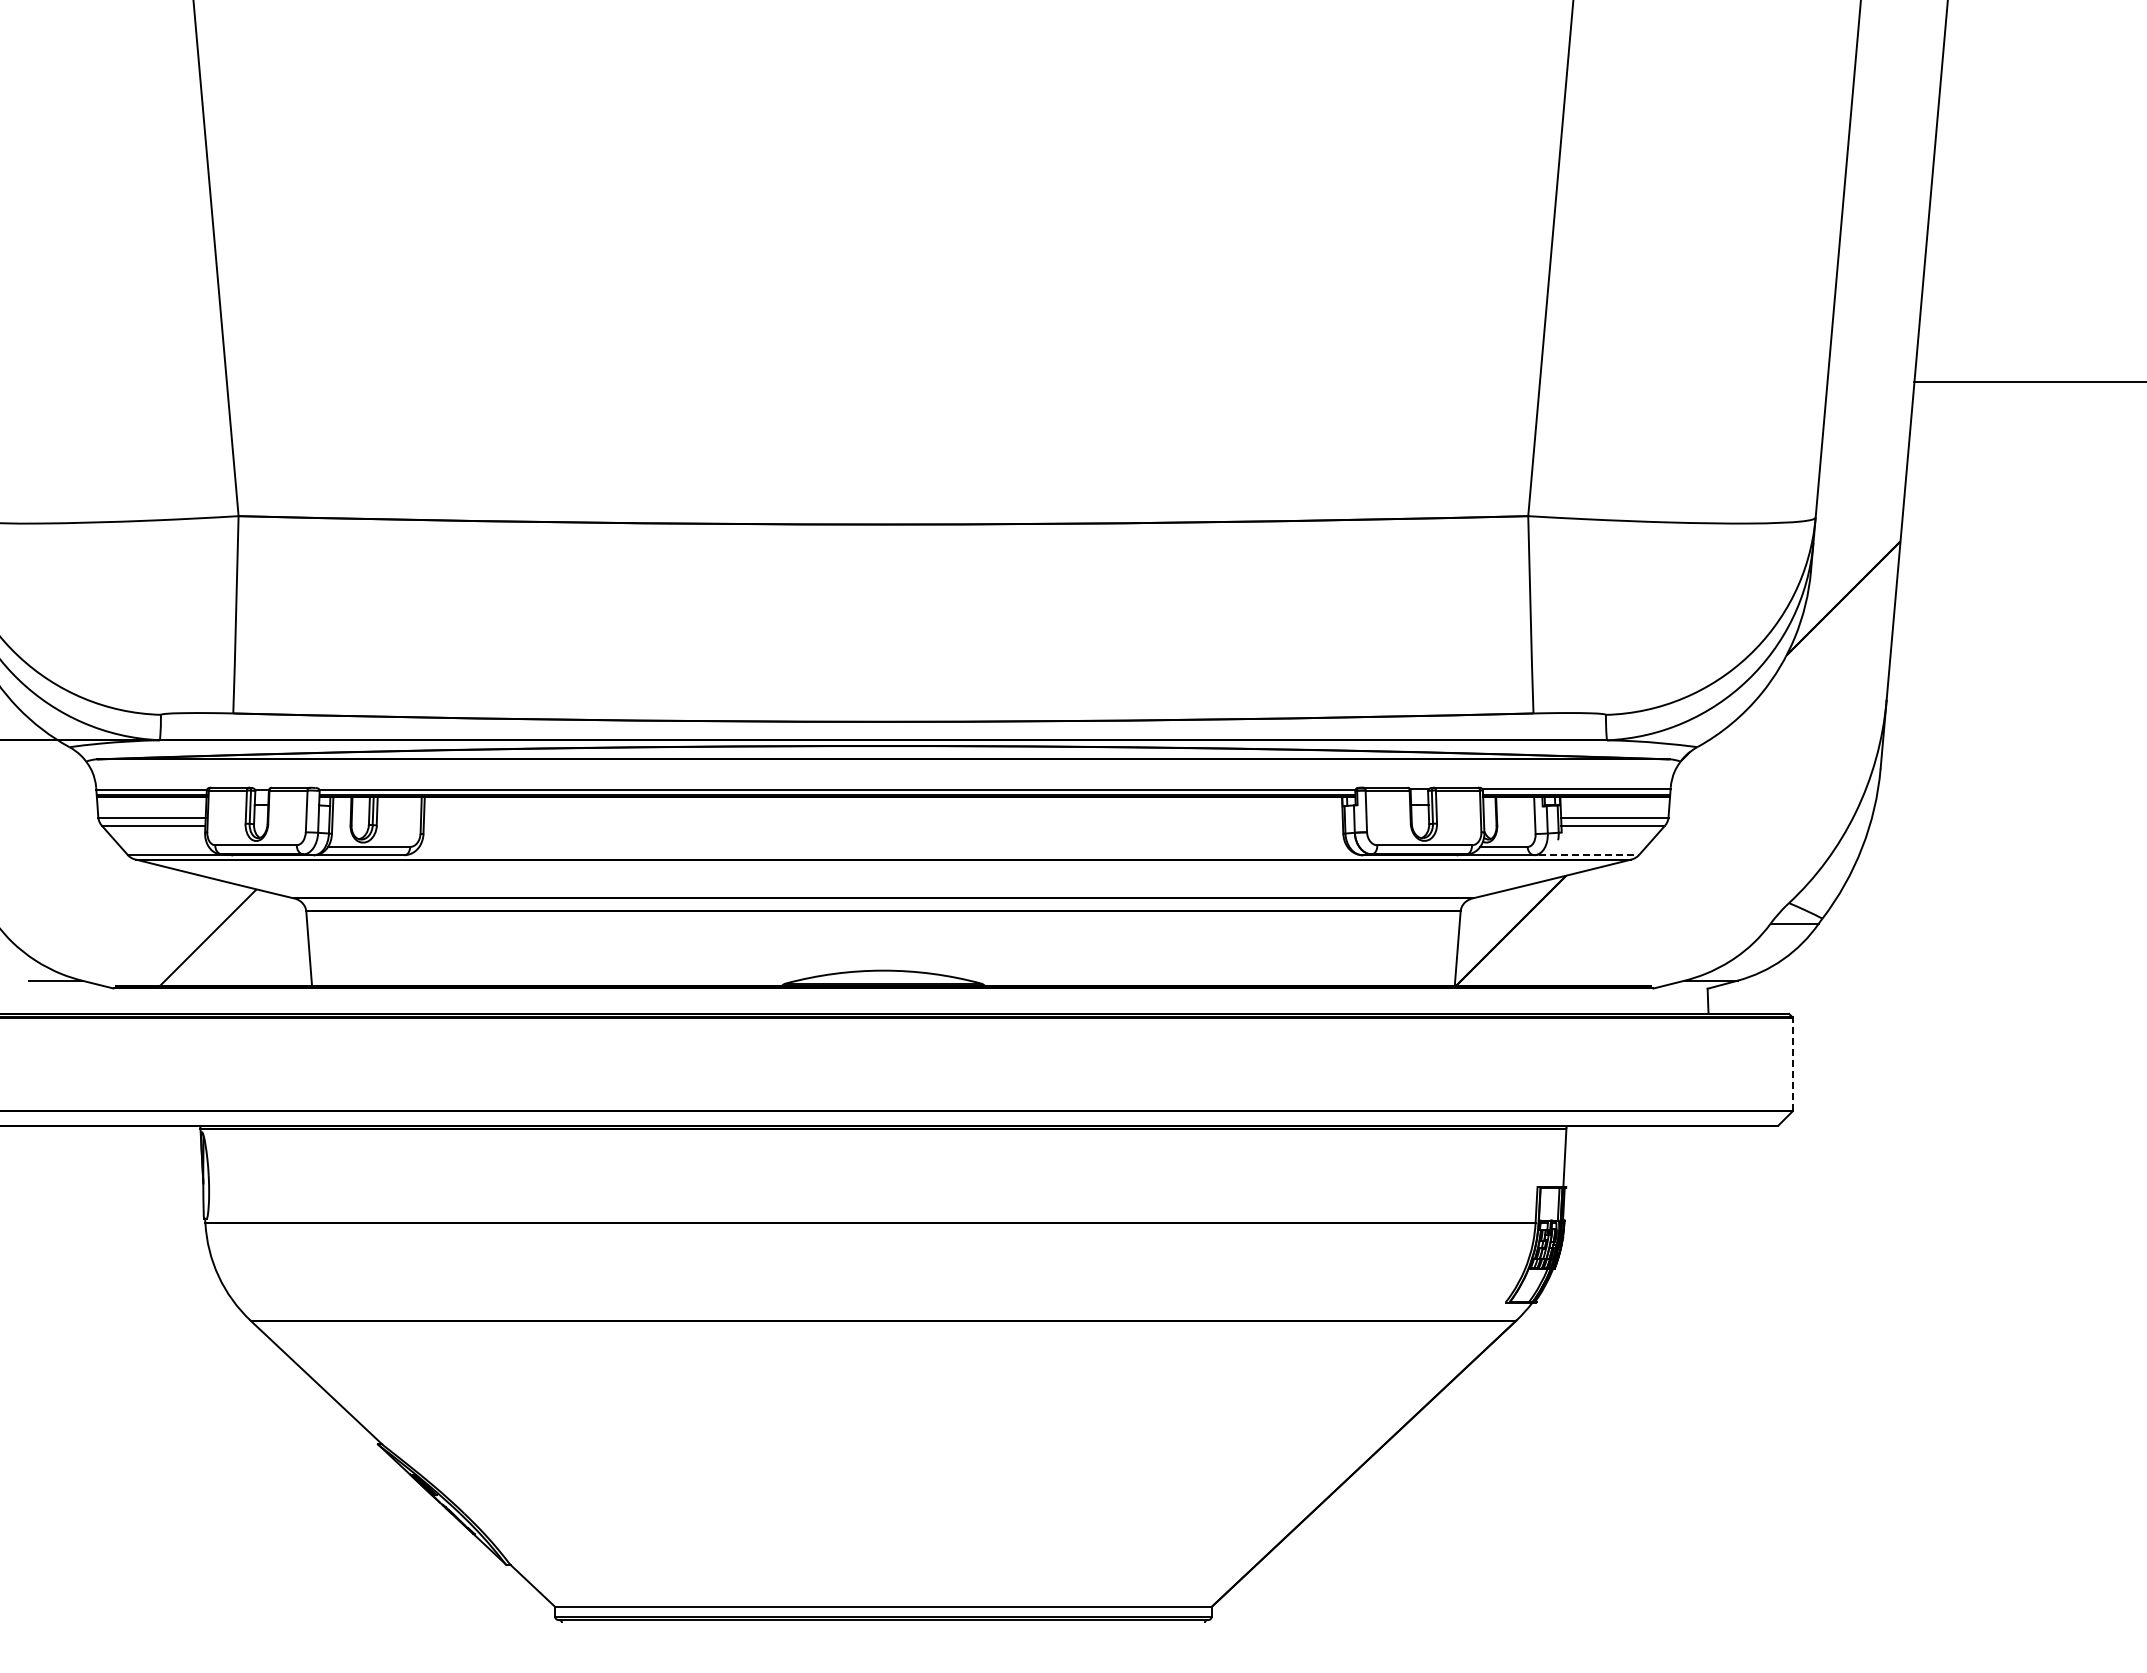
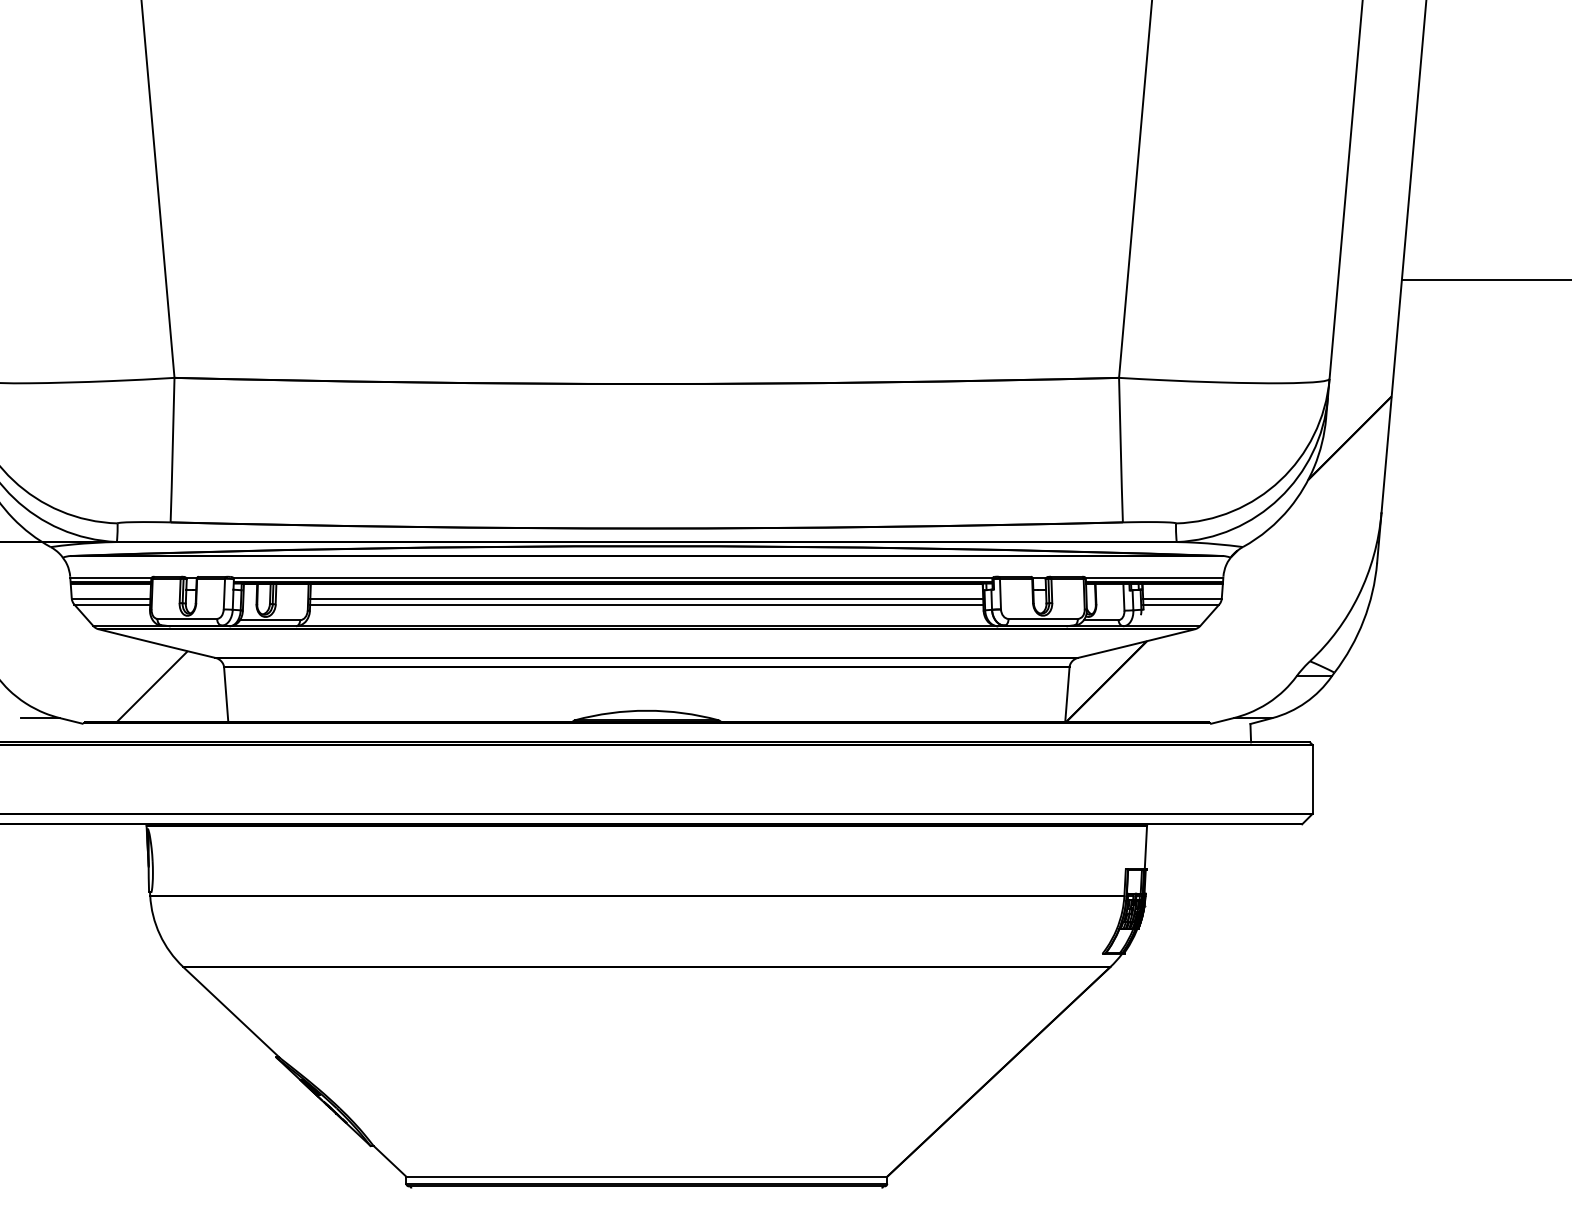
line: (883, 817) -> (646, 598), added
line: (883, 825) -> (646, 604), added
line: (883, 854) -> (646, 625), added
line: (1589, 854) -> (1163, 625), dashed -> solid
line: (1792, 1064) -> (1312, 779), dashed -> solid

